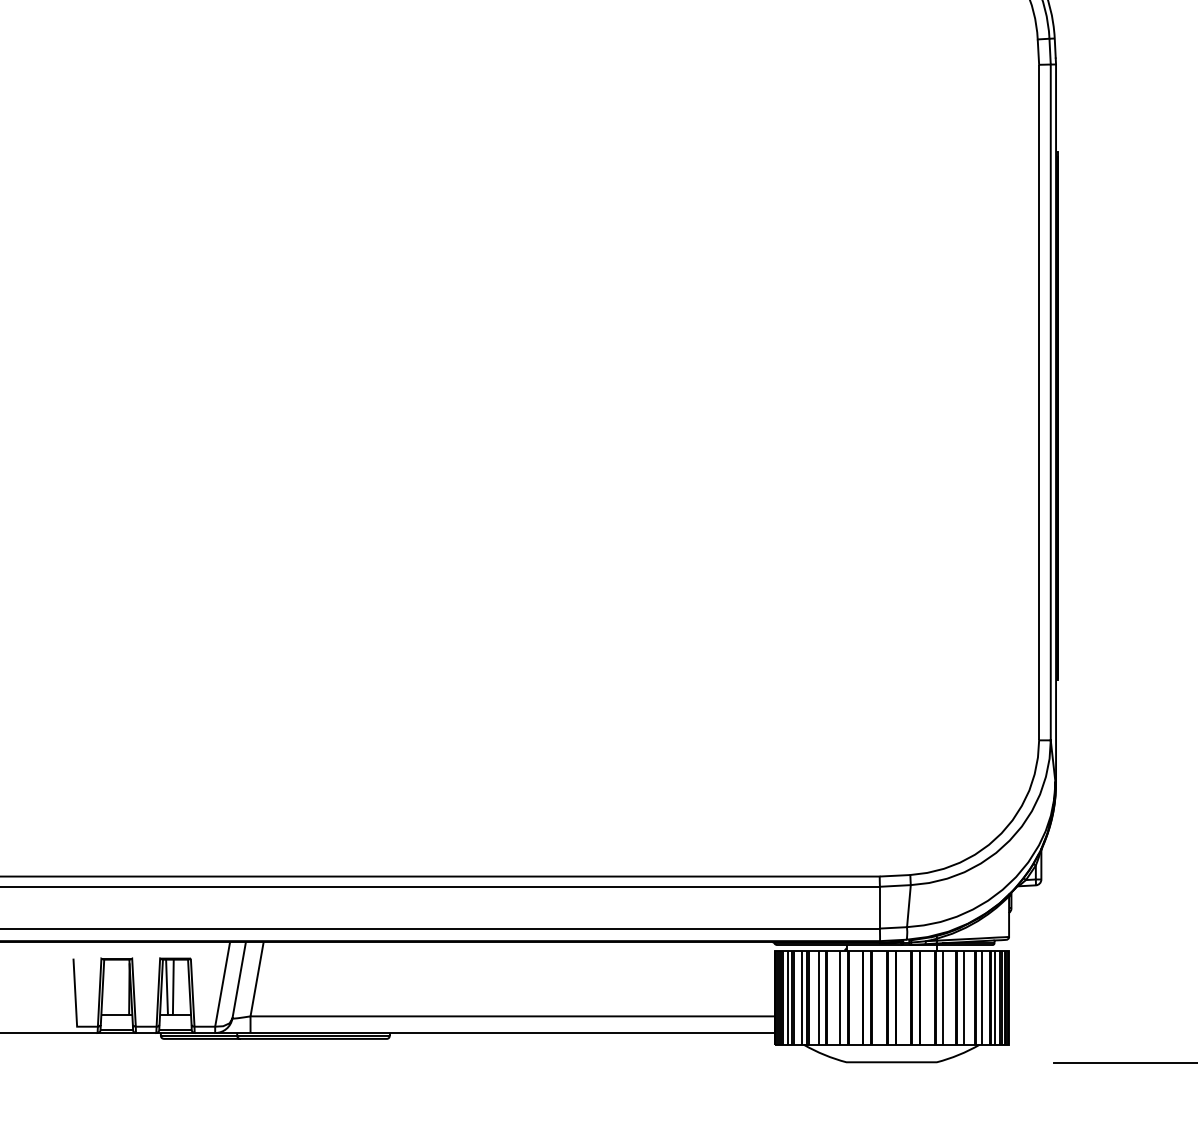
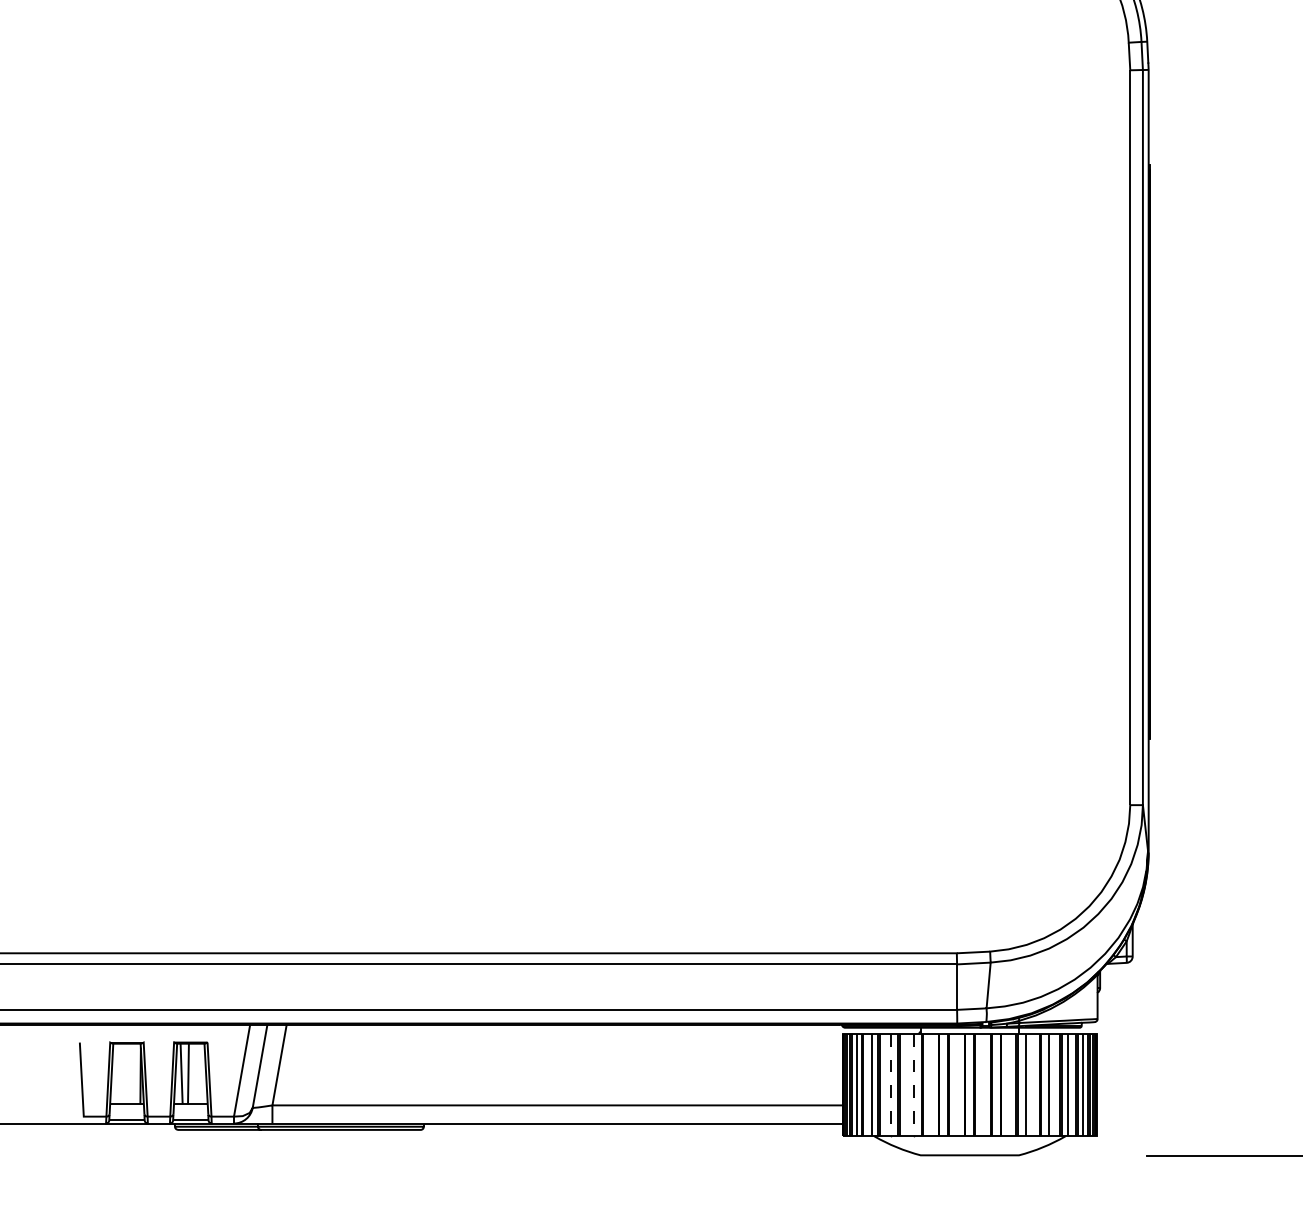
line: (819, 998) -> (891, 1085), solid -> dashed
line: (839, 998) -> (913, 1085), solid -> dashed

